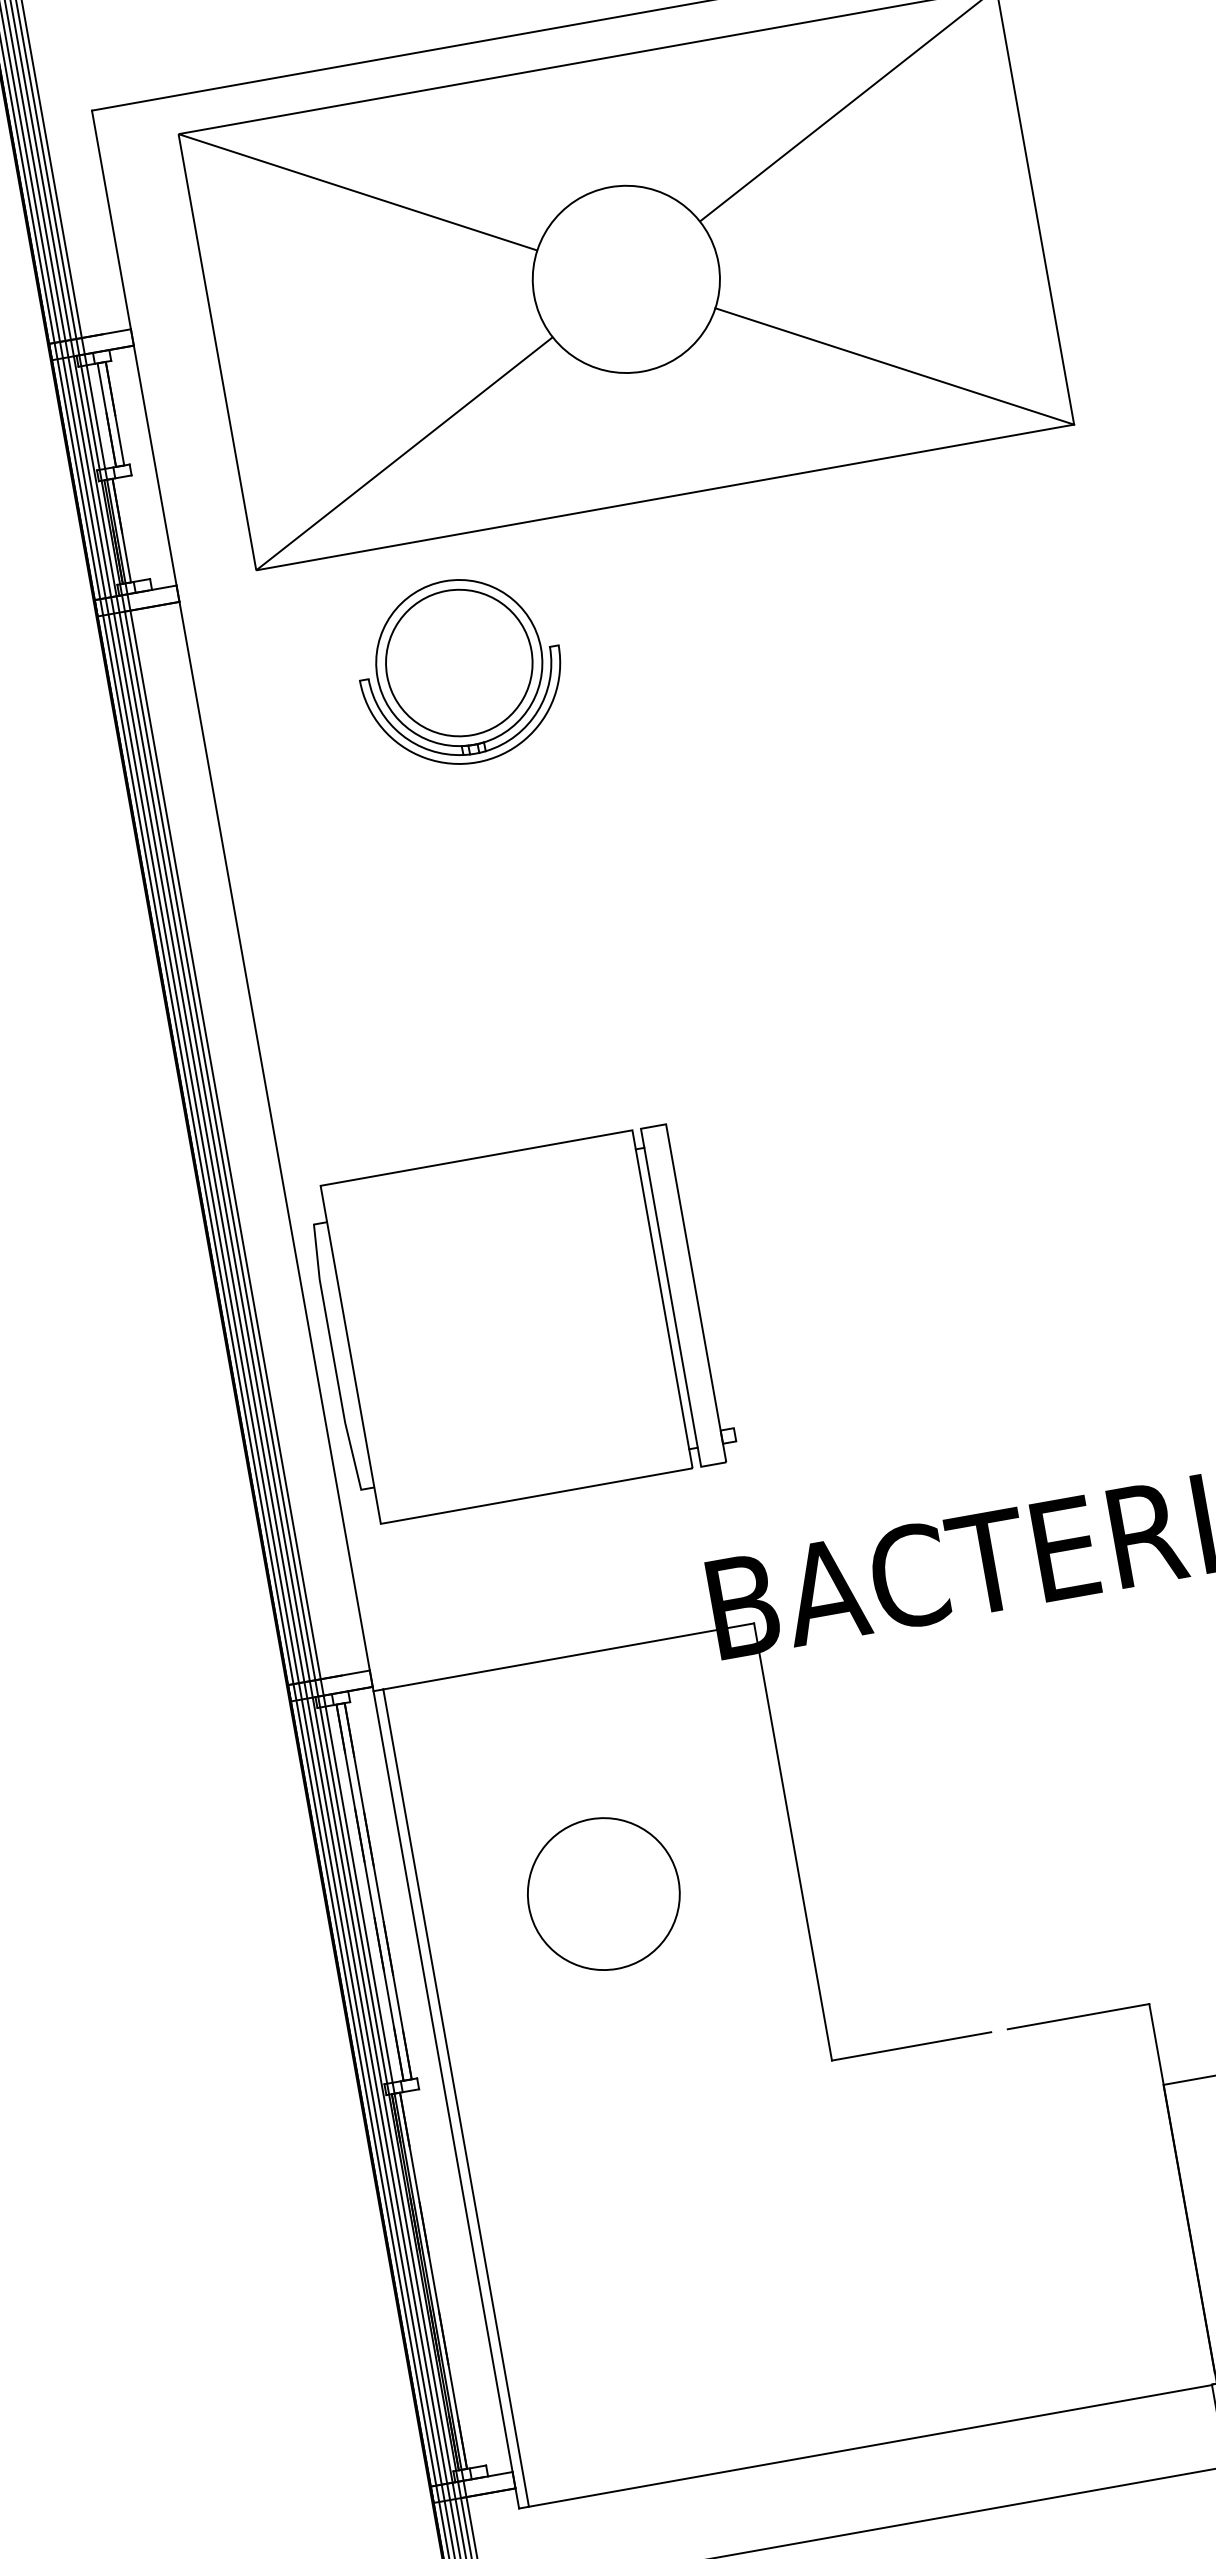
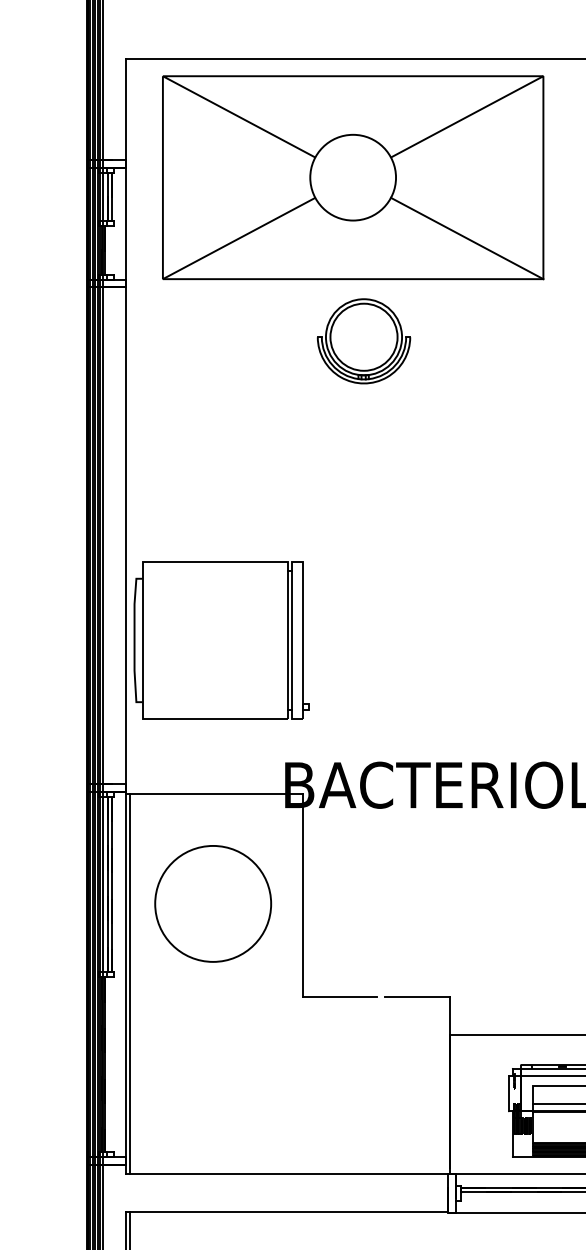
part: (459, 672) -> (363, 341), moved
circle: (604, 1893) -> (213, 903), size x1.67

